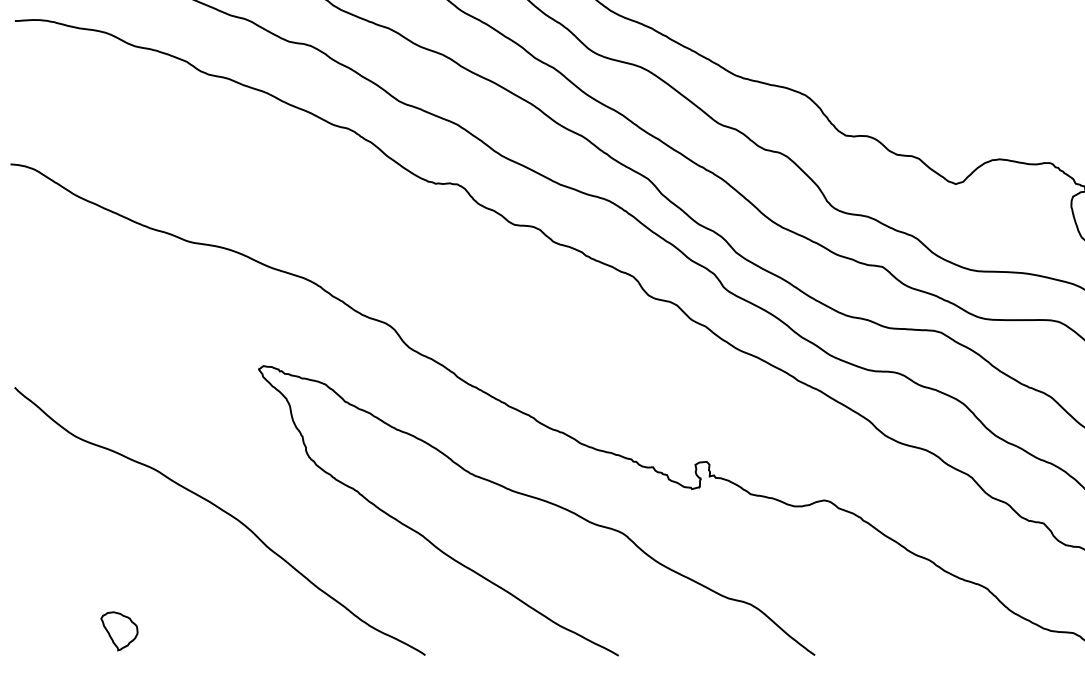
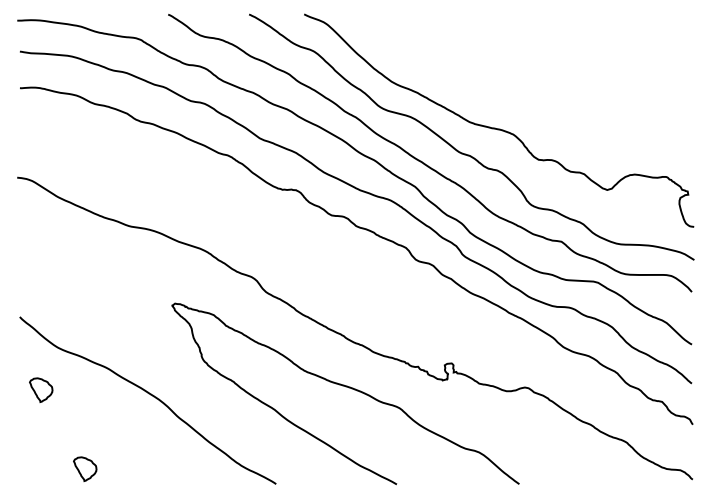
part: (49, 503) -> (41, 389), added

